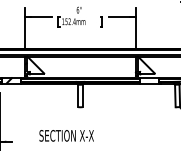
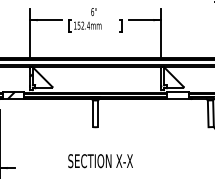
text: (66, 135) -> (100, 160), moved

